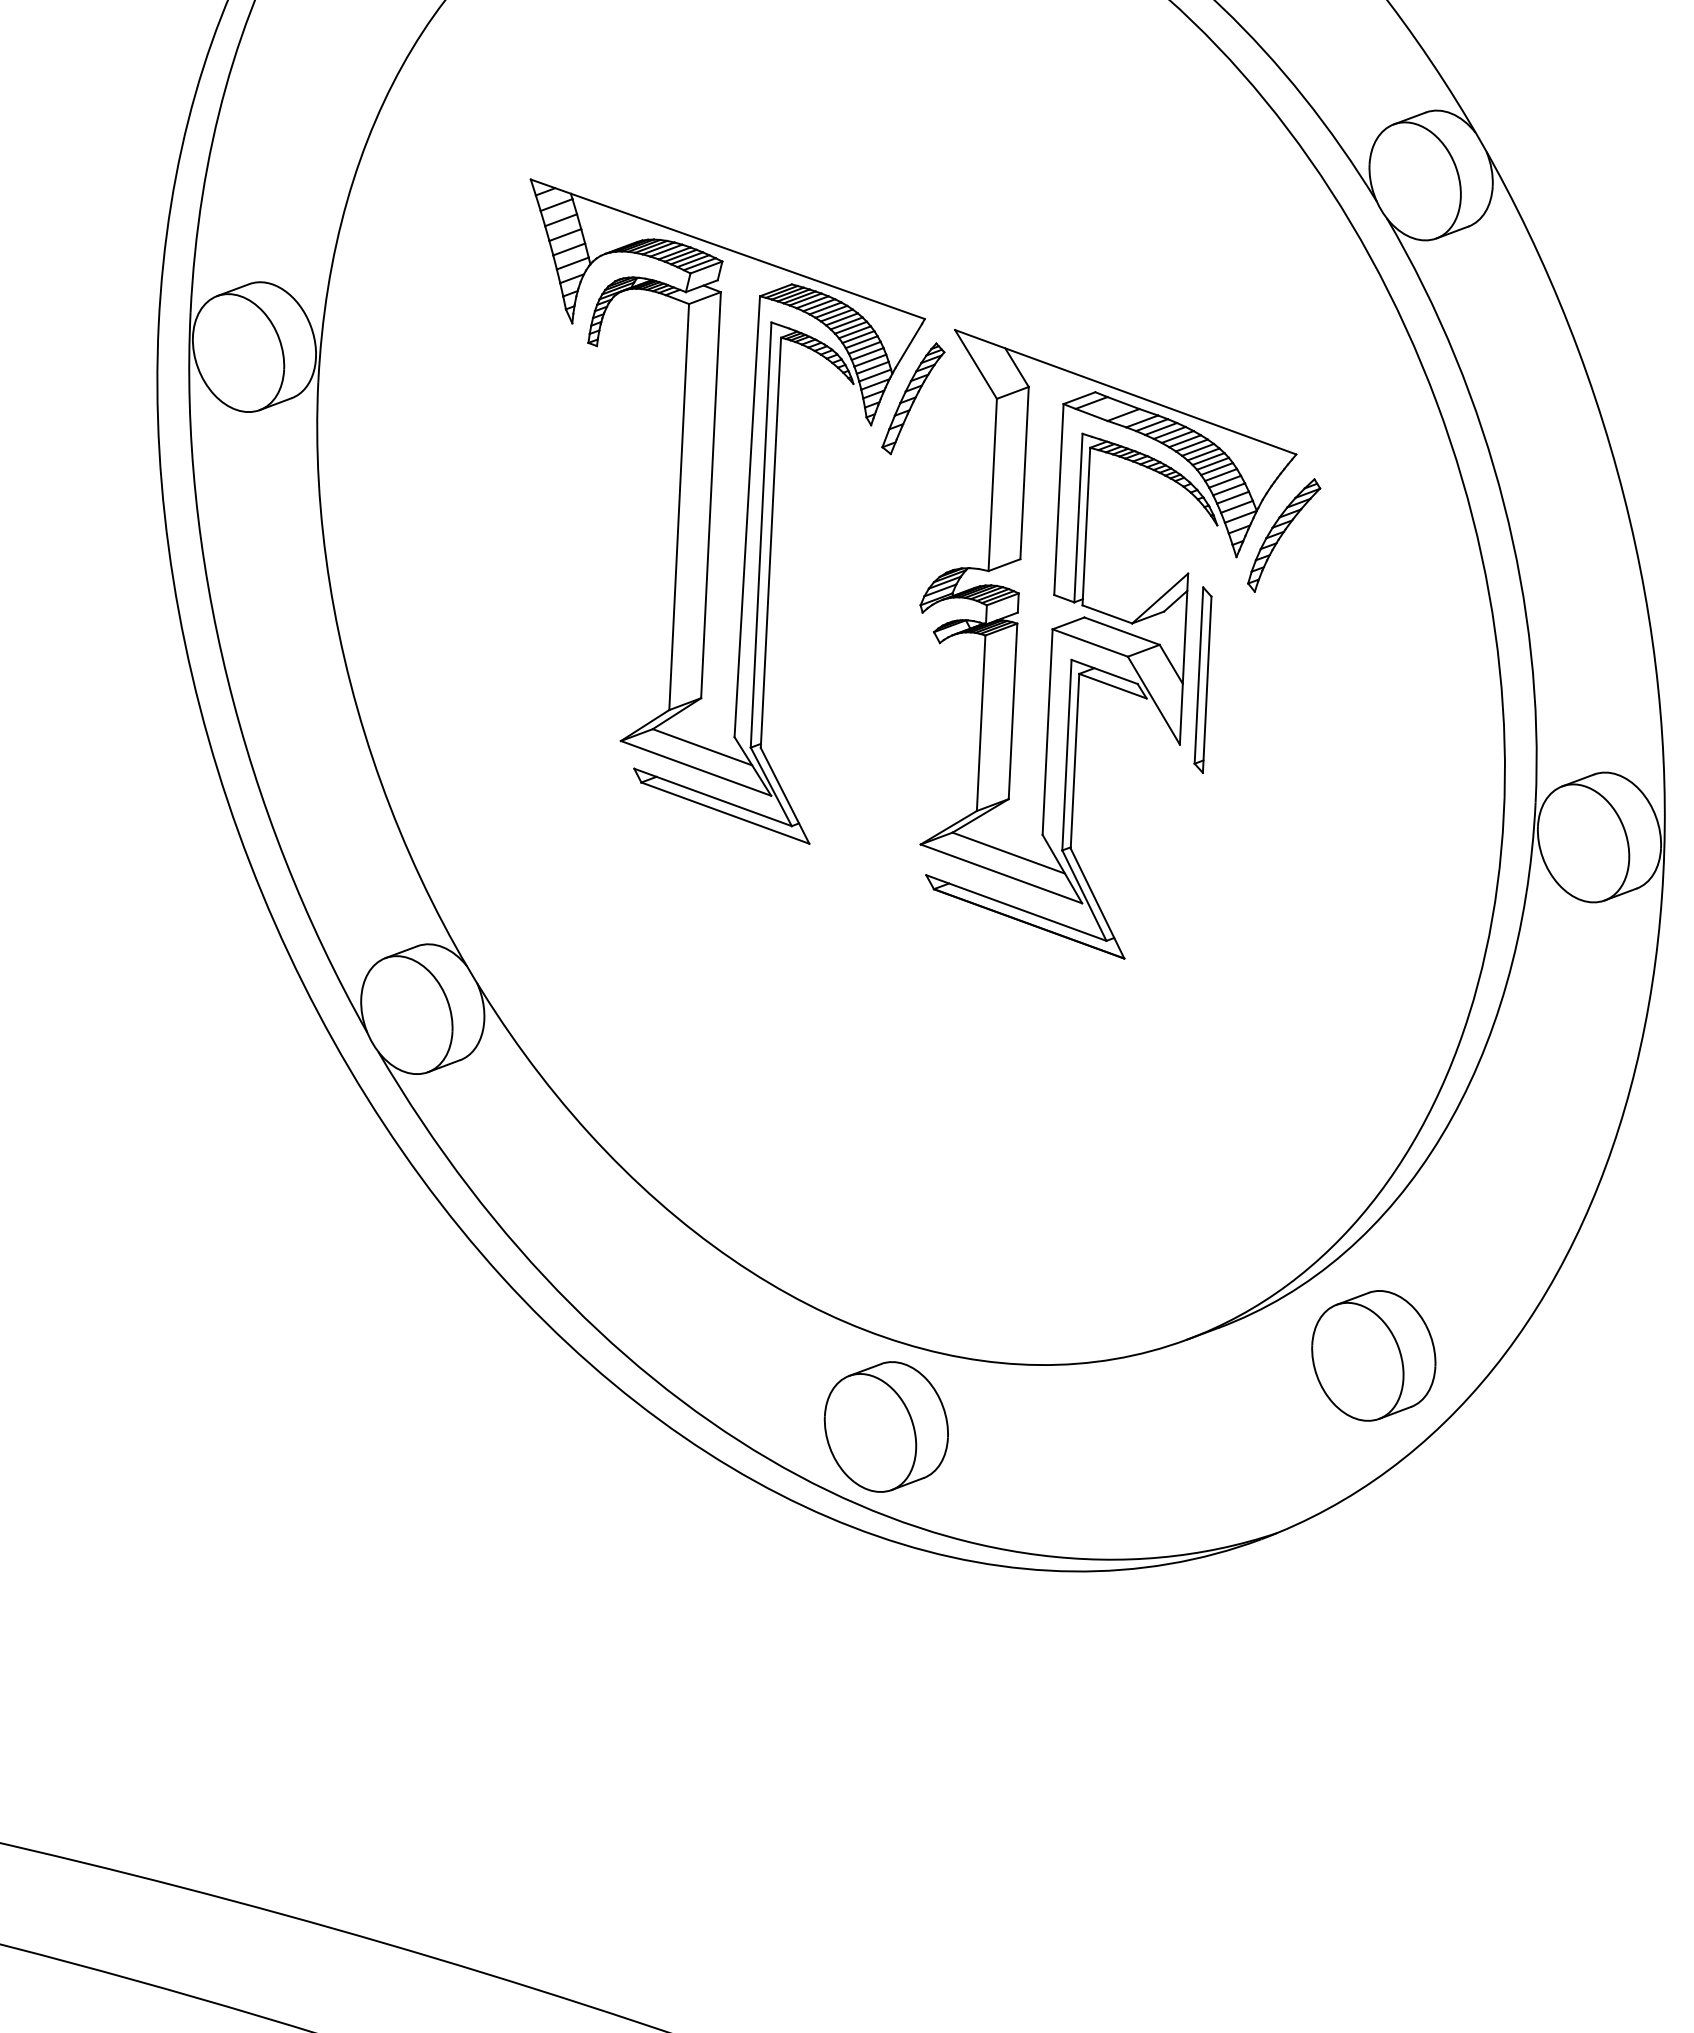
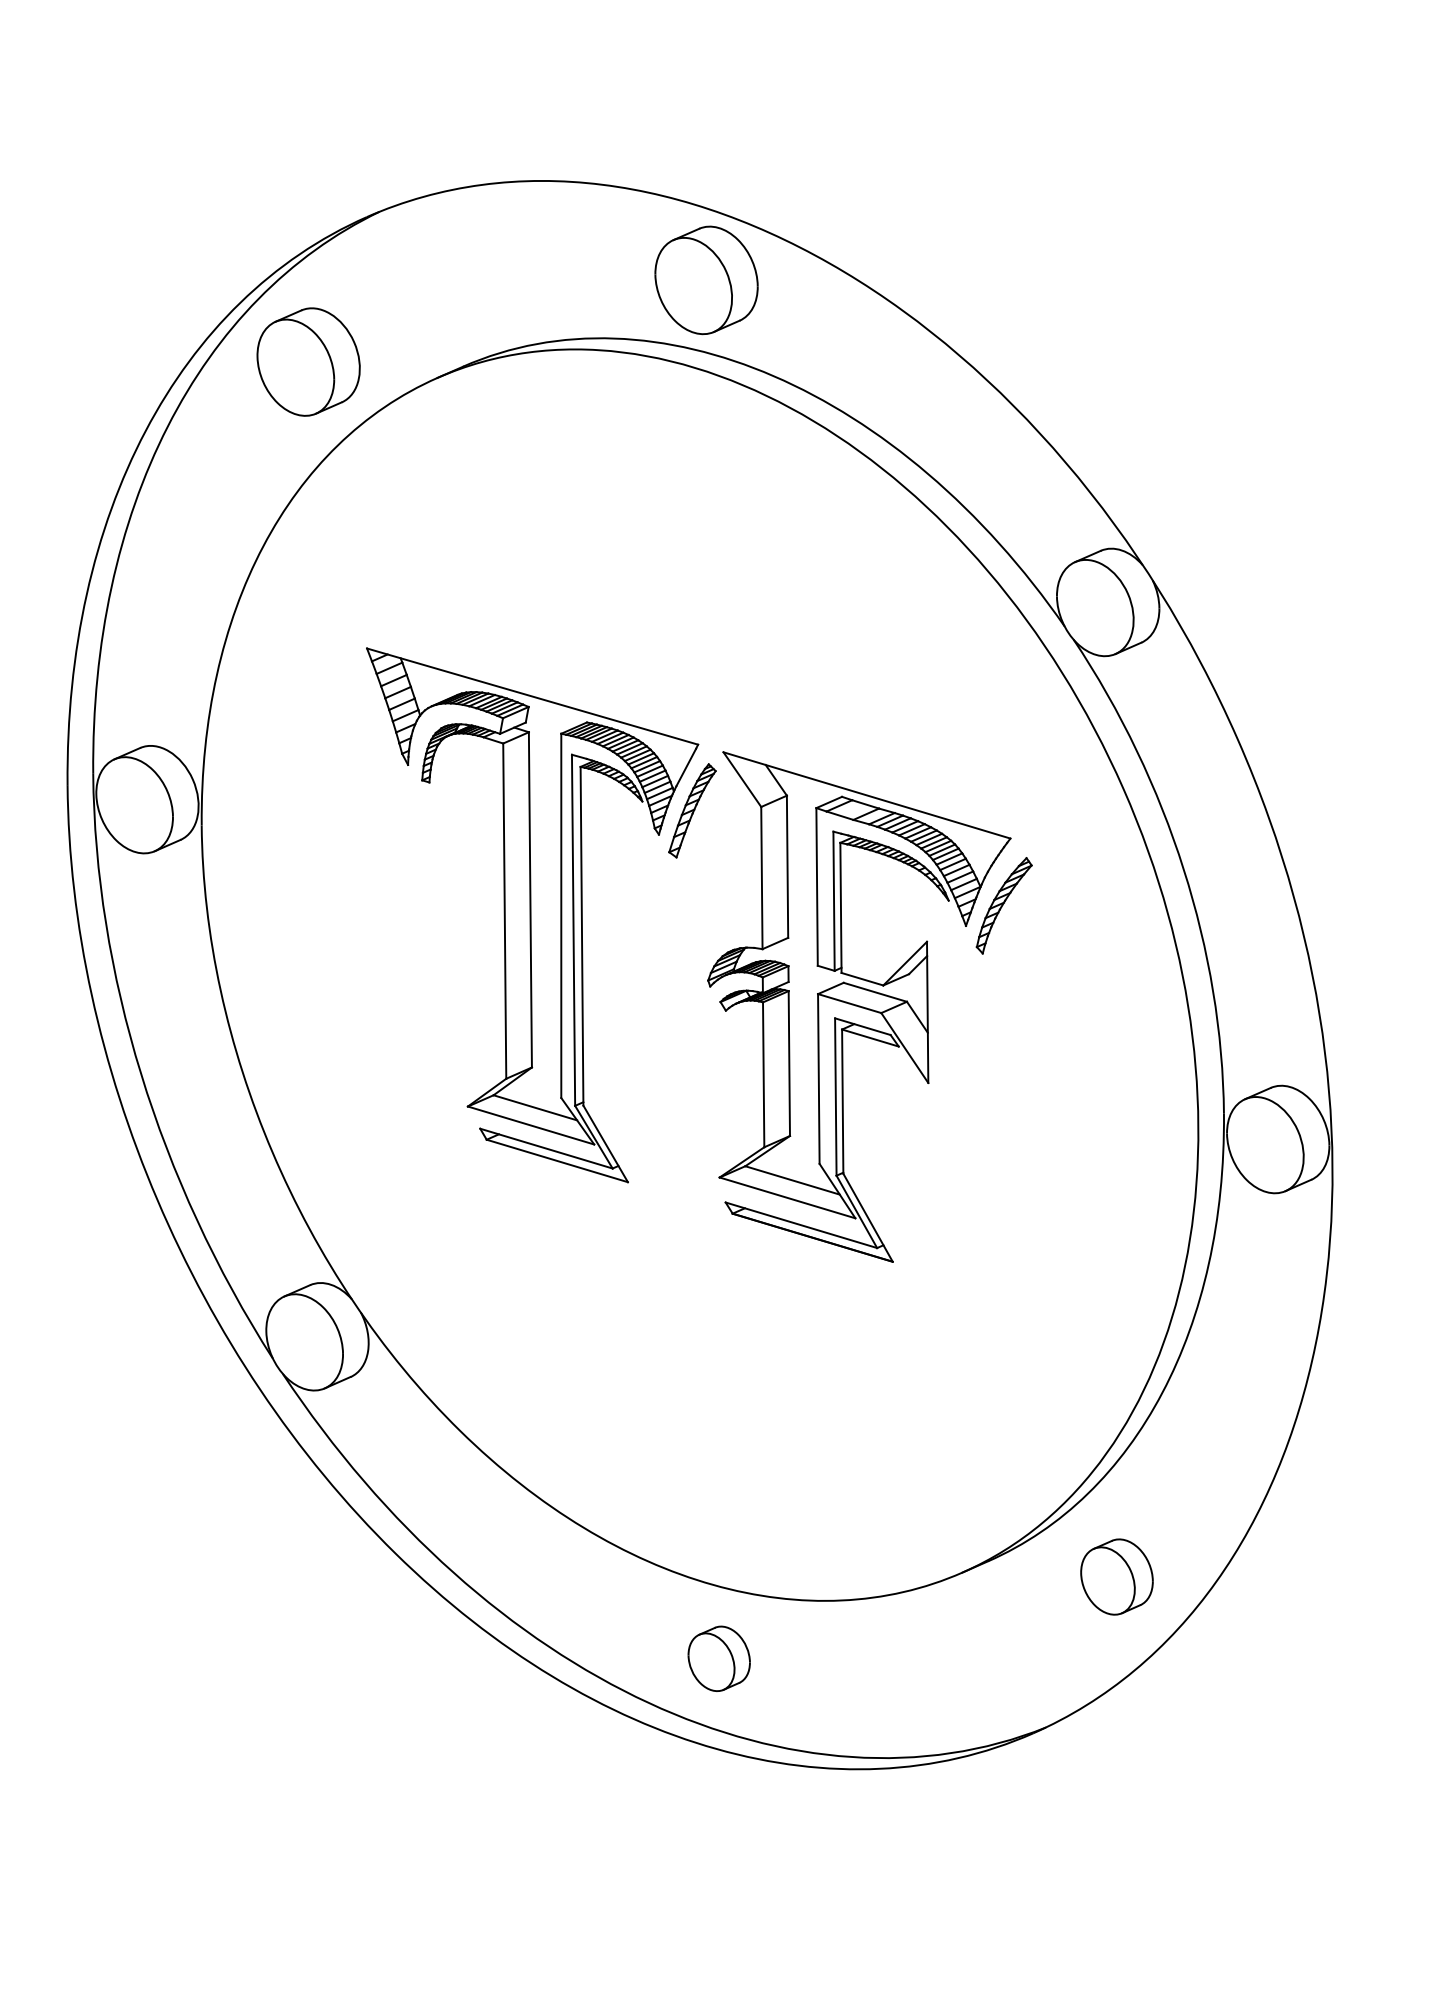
part: (1203, 679) -> (944, 1028), removed
part: (1373, 1355) -> (1116, 1576), size x0.7
part: (886, 1426) -> (719, 1658), size x0.6

